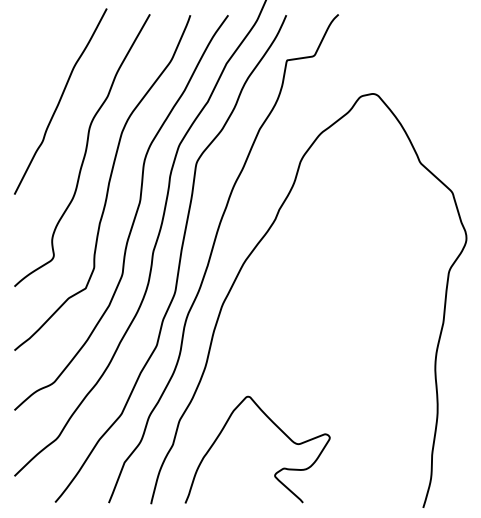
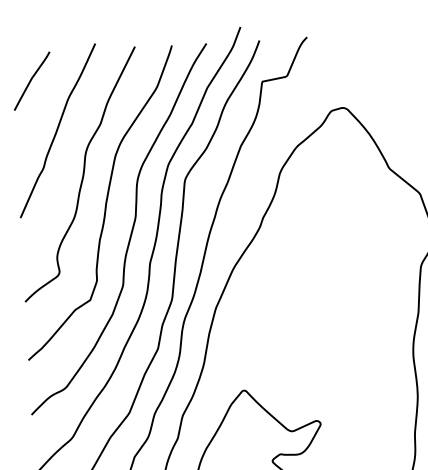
curve: (35, 44) -> (32, 80), added

